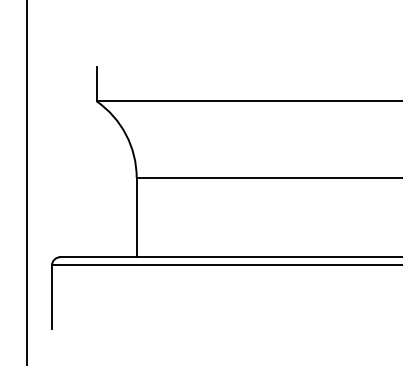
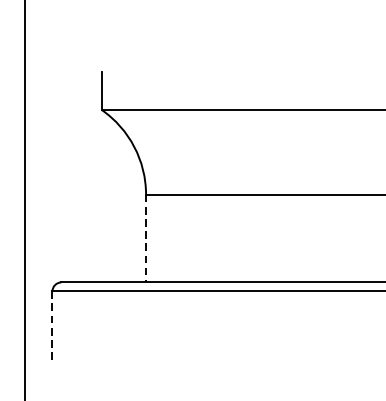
line: (136, 217) -> (145, 238), solid -> dashed
line: (52, 297) -> (52, 326), solid -> dashed

